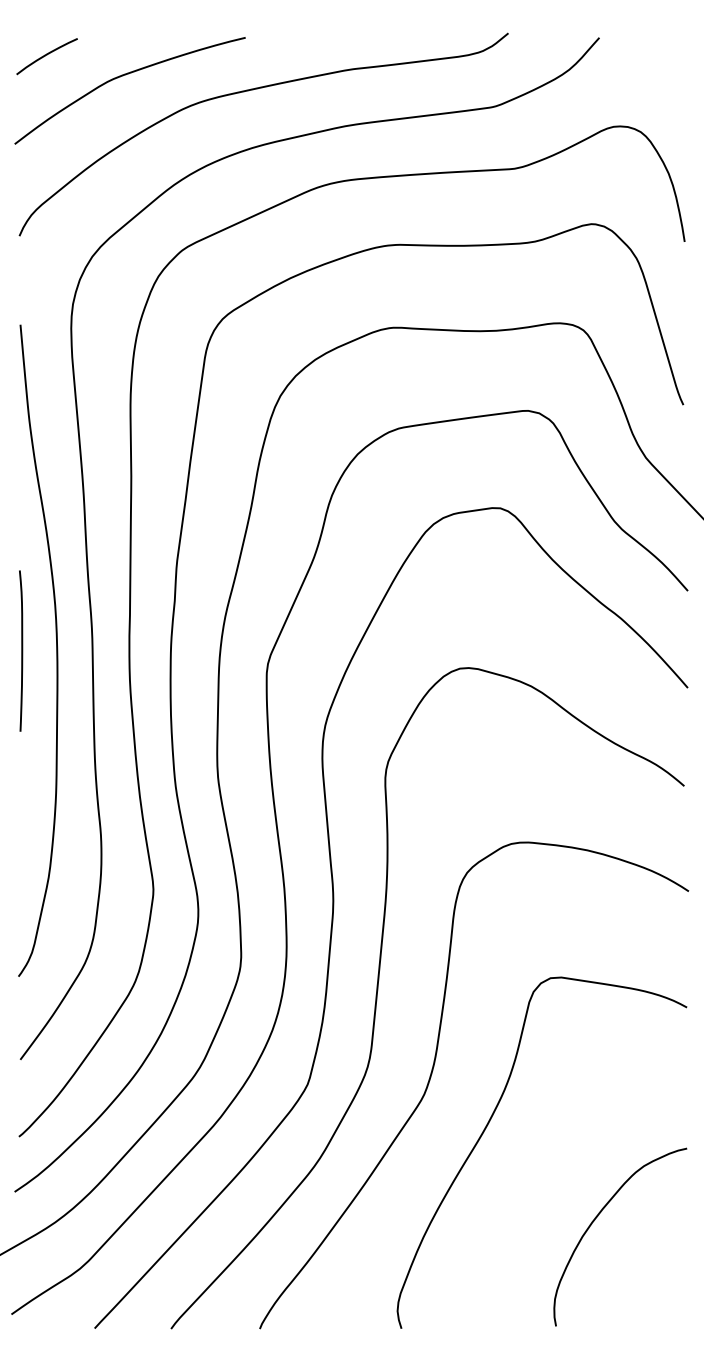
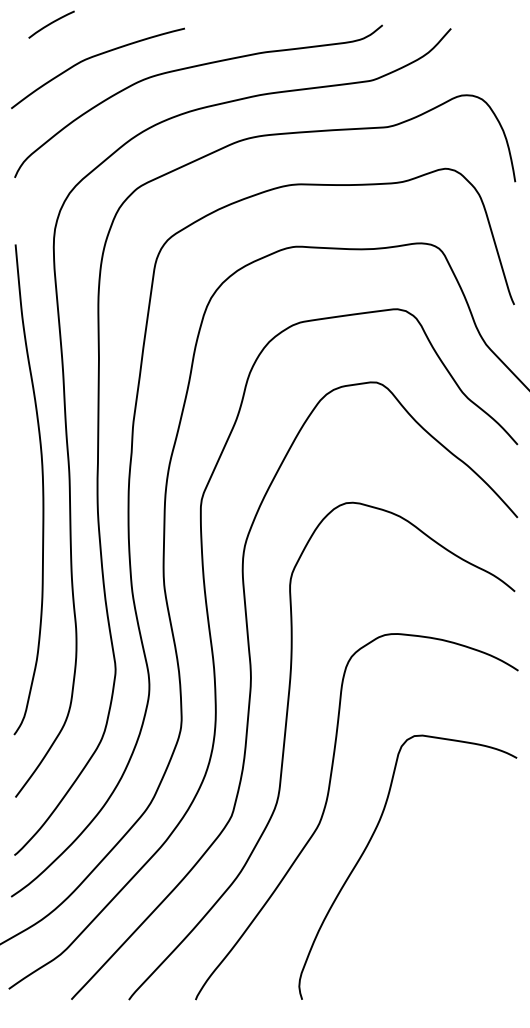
curve: (46, 56) -> (51, 24), moved
line: (21, 650) -> (16, 489), removed
curve: (595, 1220) -> (448, 918), removed

